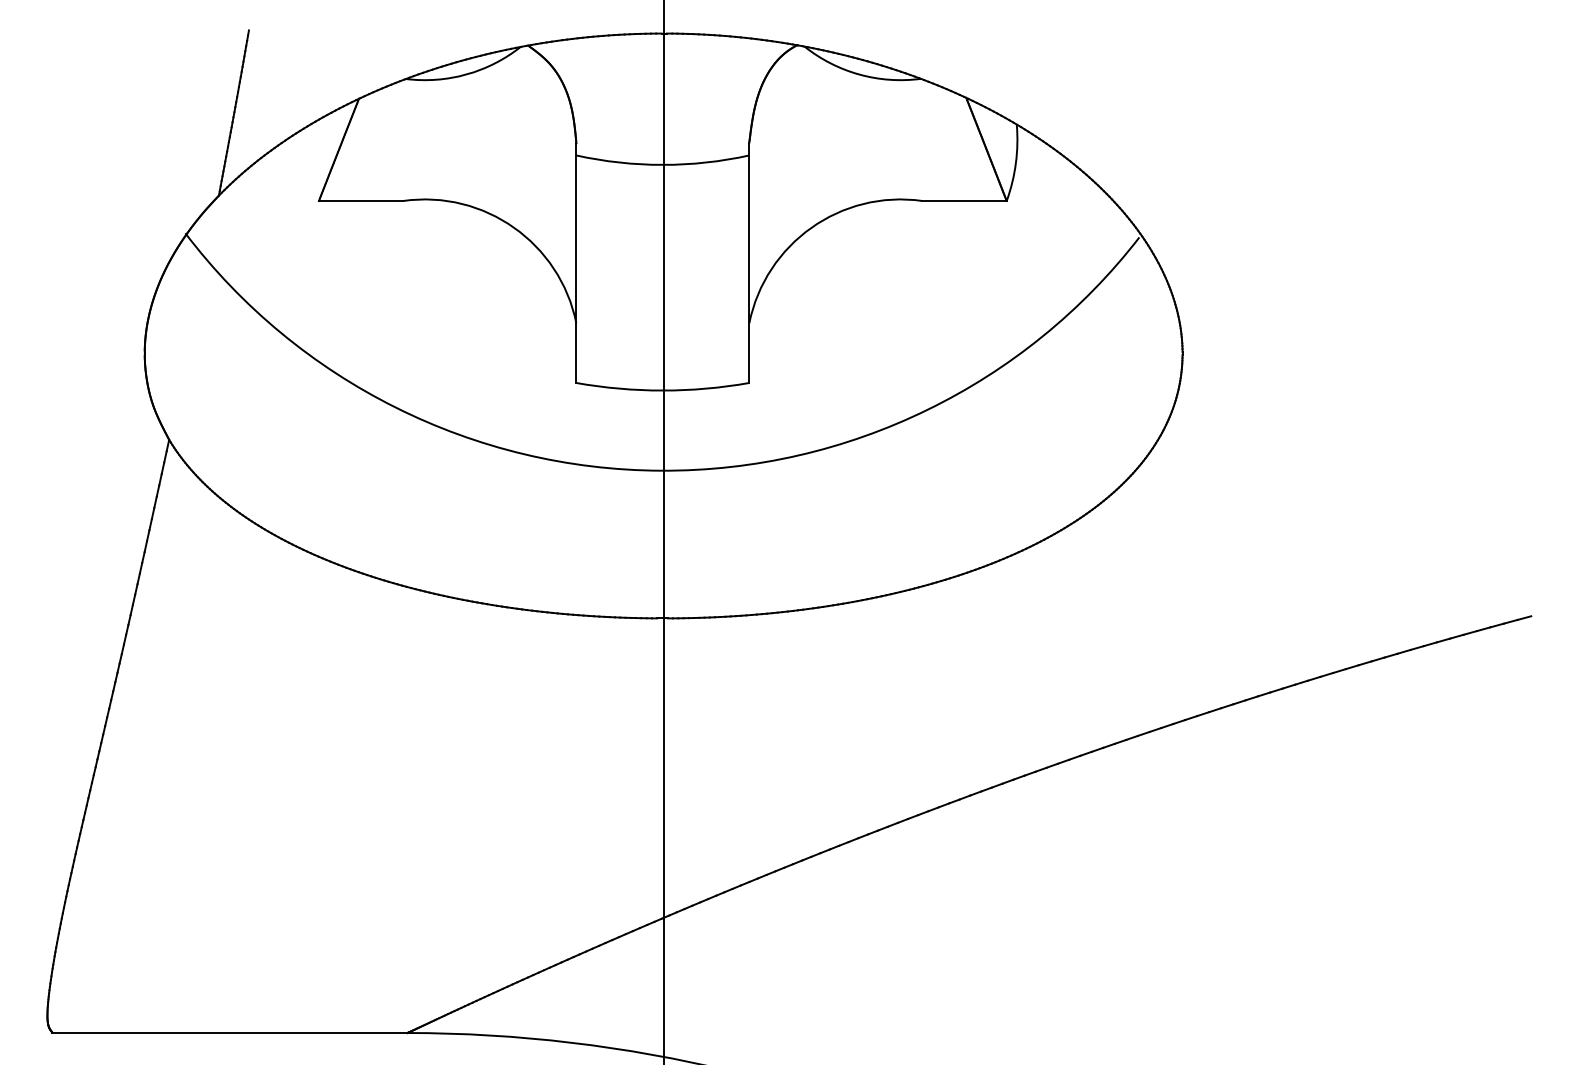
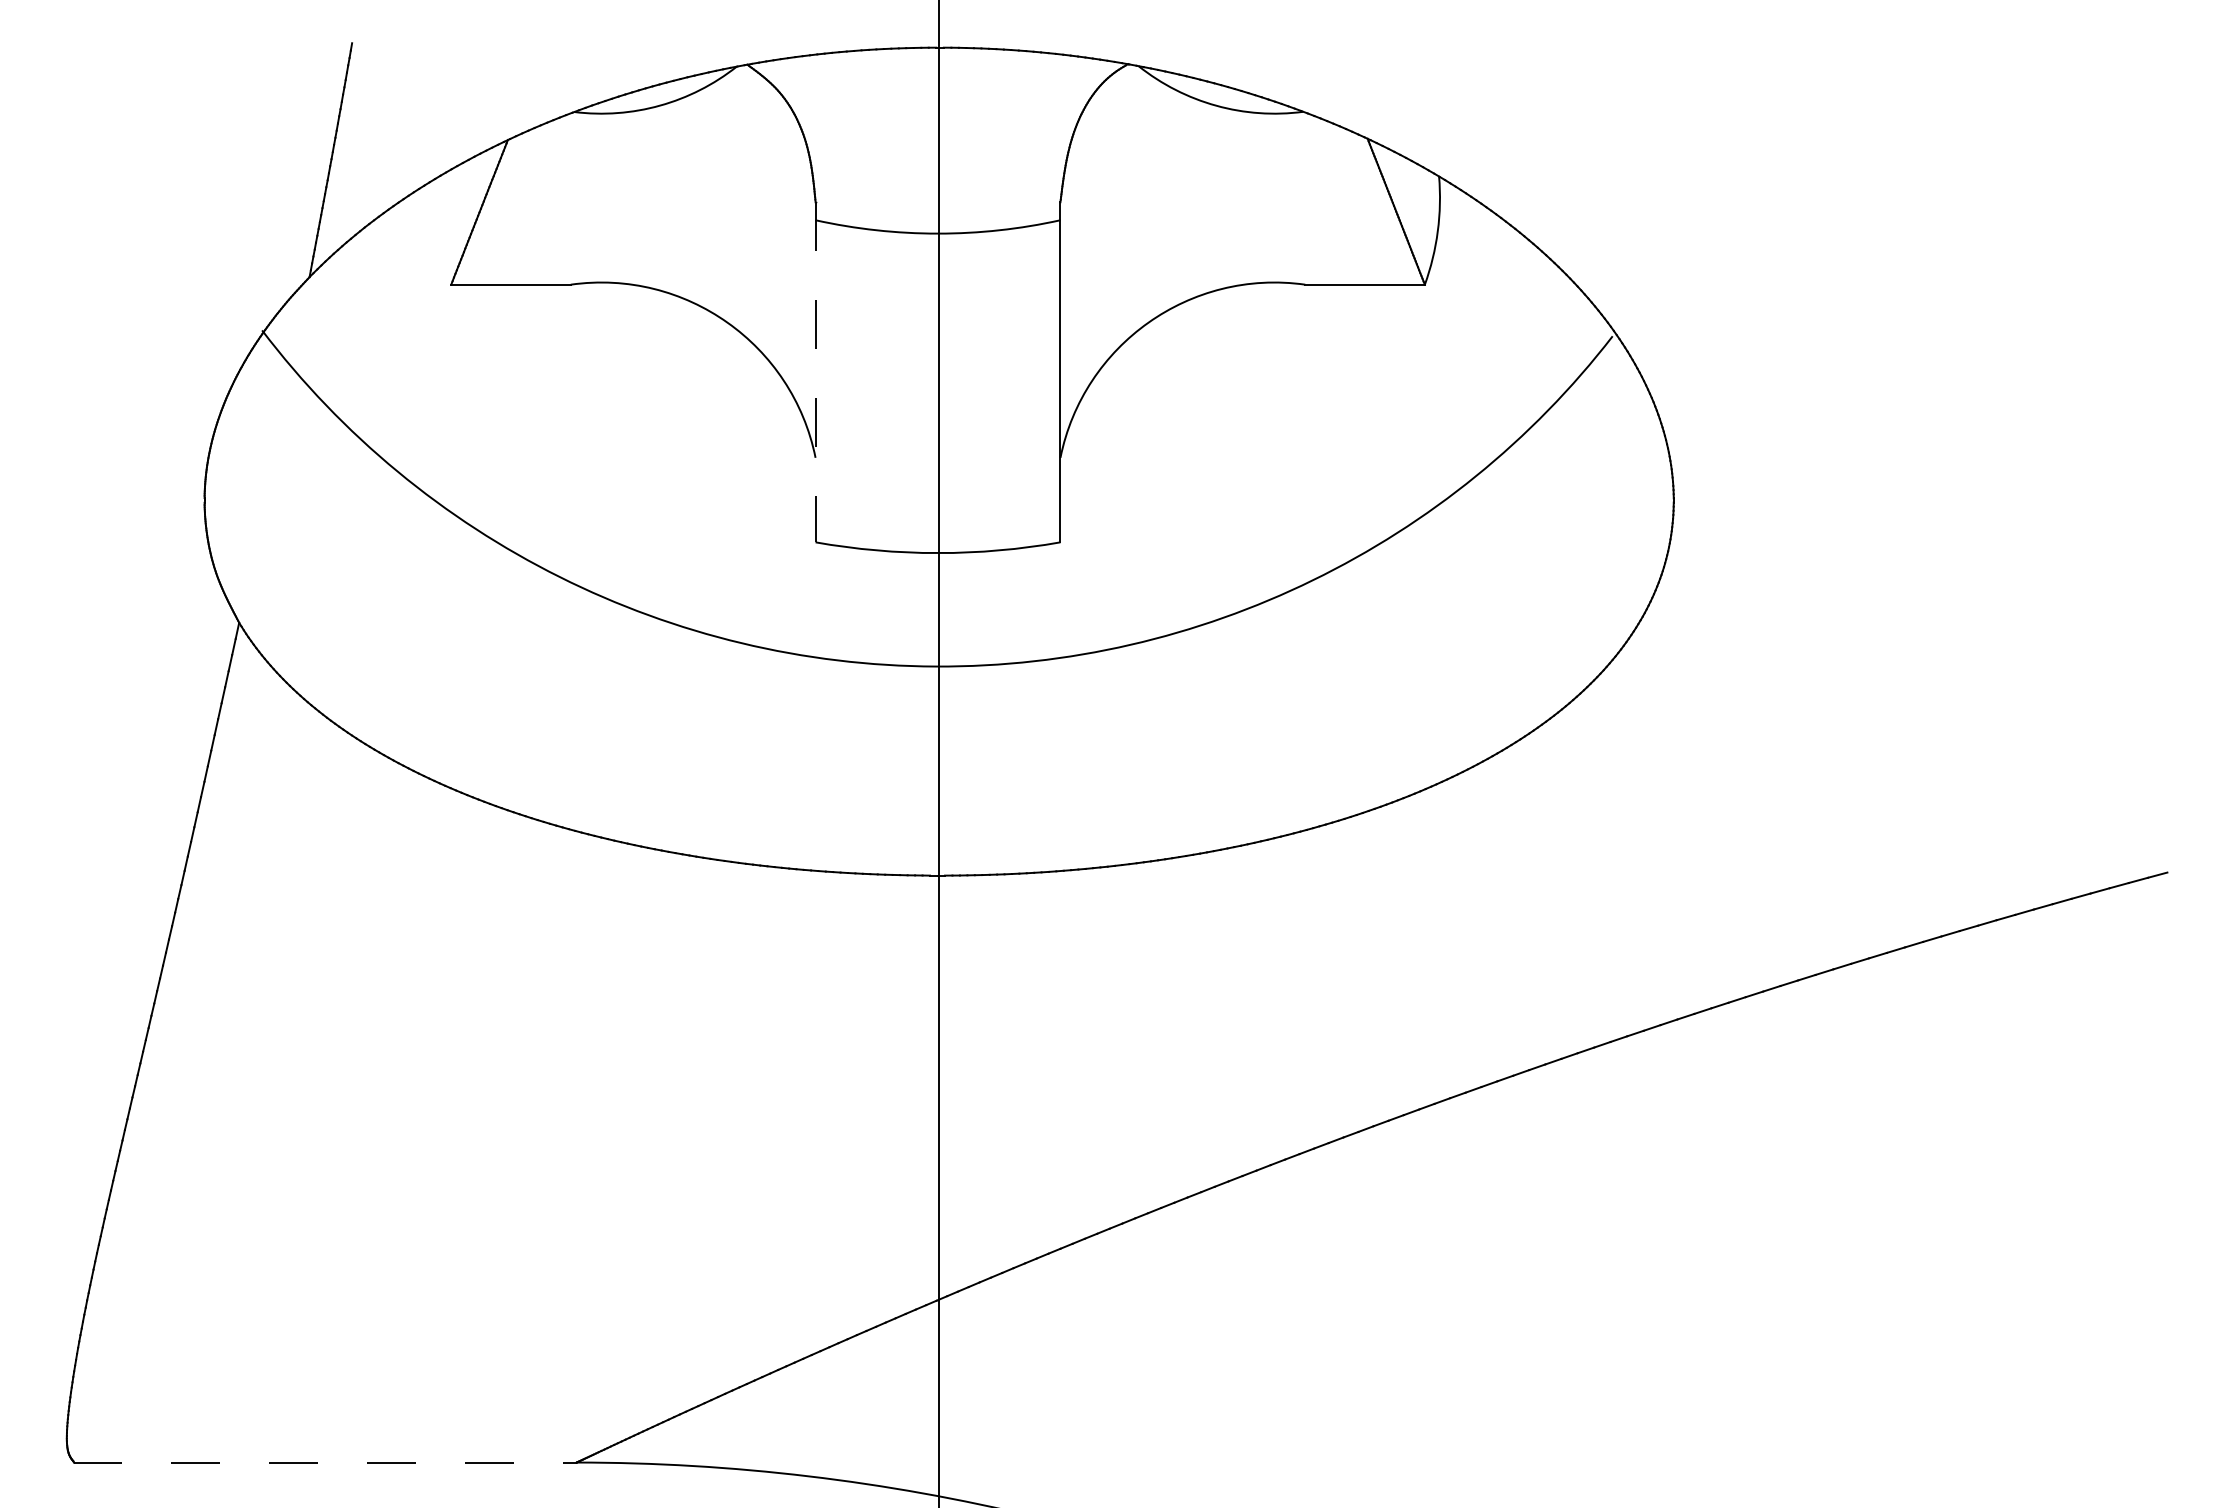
line: (576, 263) -> (815, 372), solid -> dashed
line: (230, 1032) -> (325, 1462), solid -> dashed

